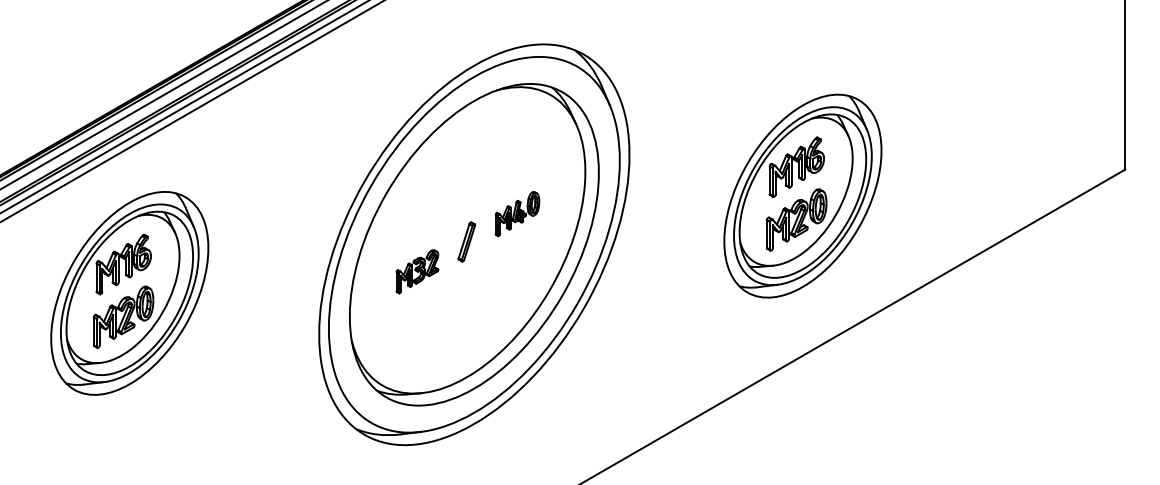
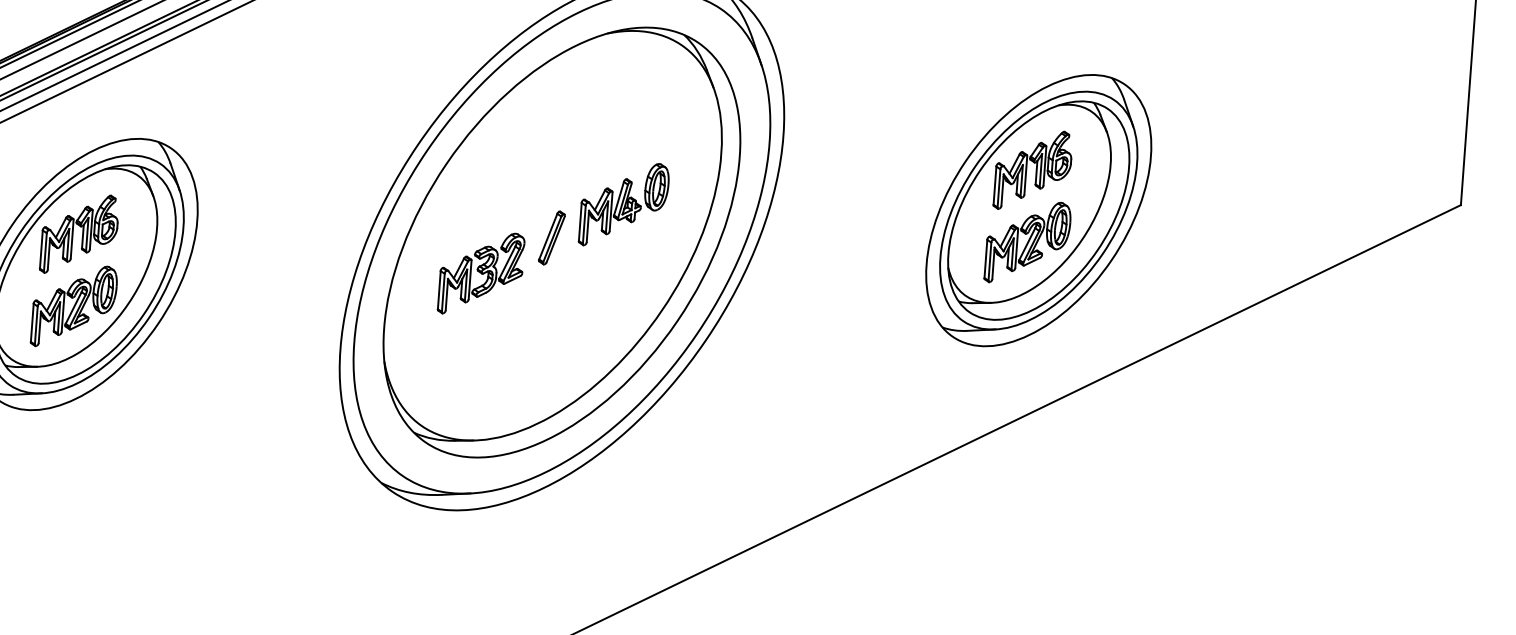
part: (802, 195) -> (1038, 209), moved
part: (517, 213) -> (624, 204), size x1.43
part: (417, 271) -> (481, 273), size x1.43

